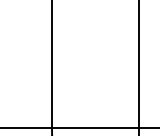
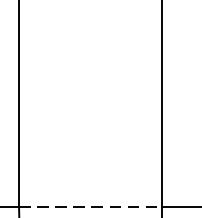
line: (95, 128) -> (90, 207), solid -> dashed

